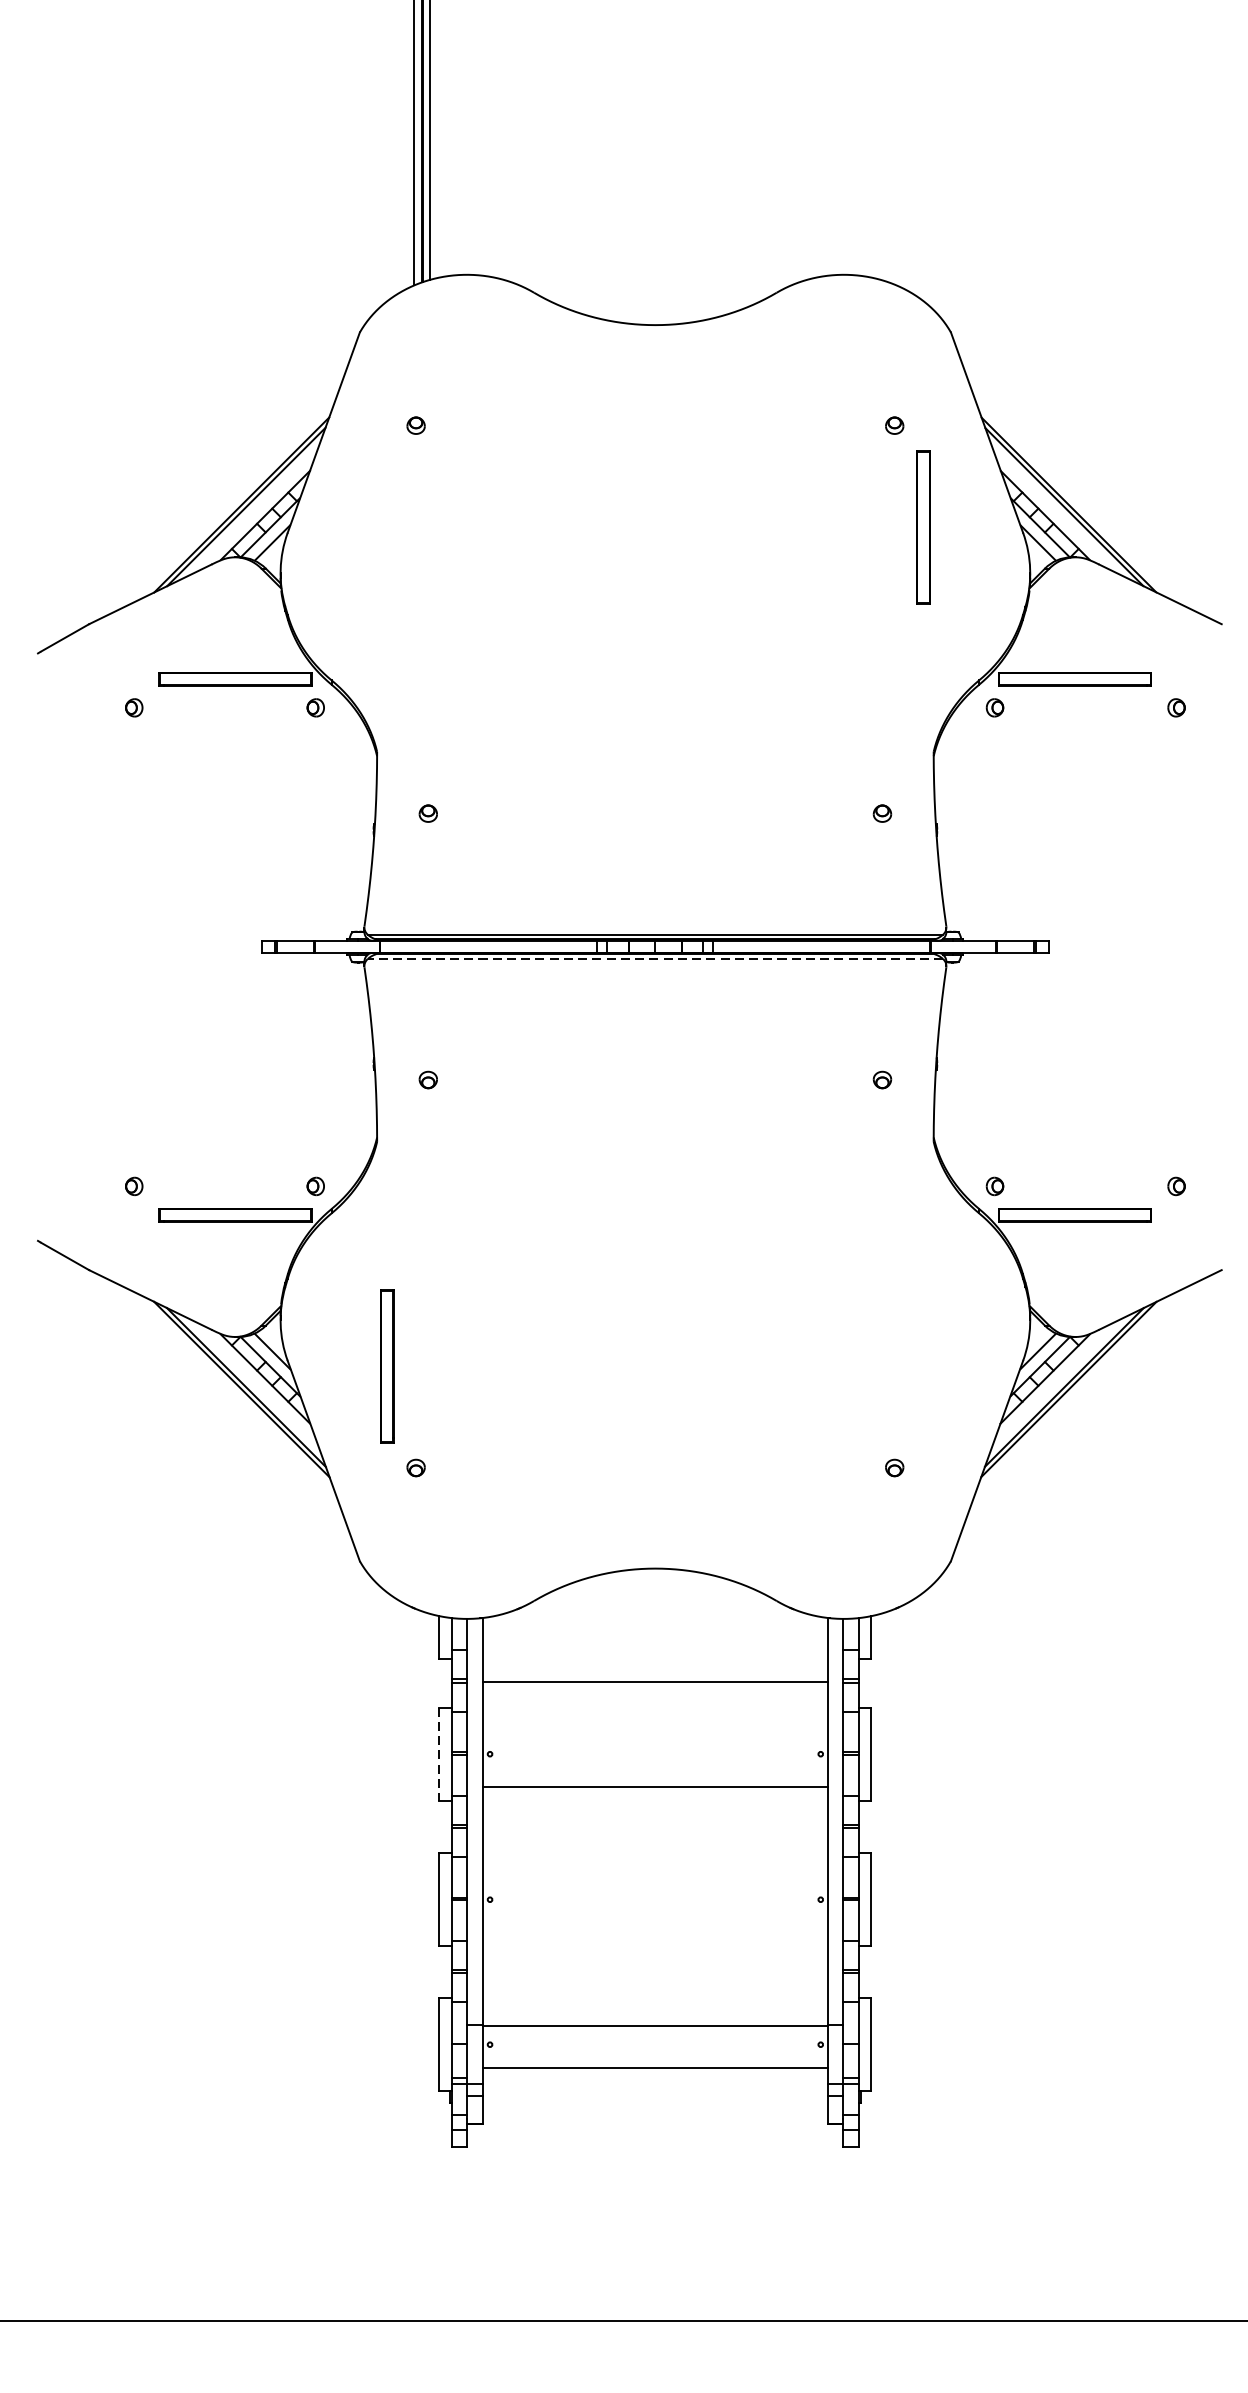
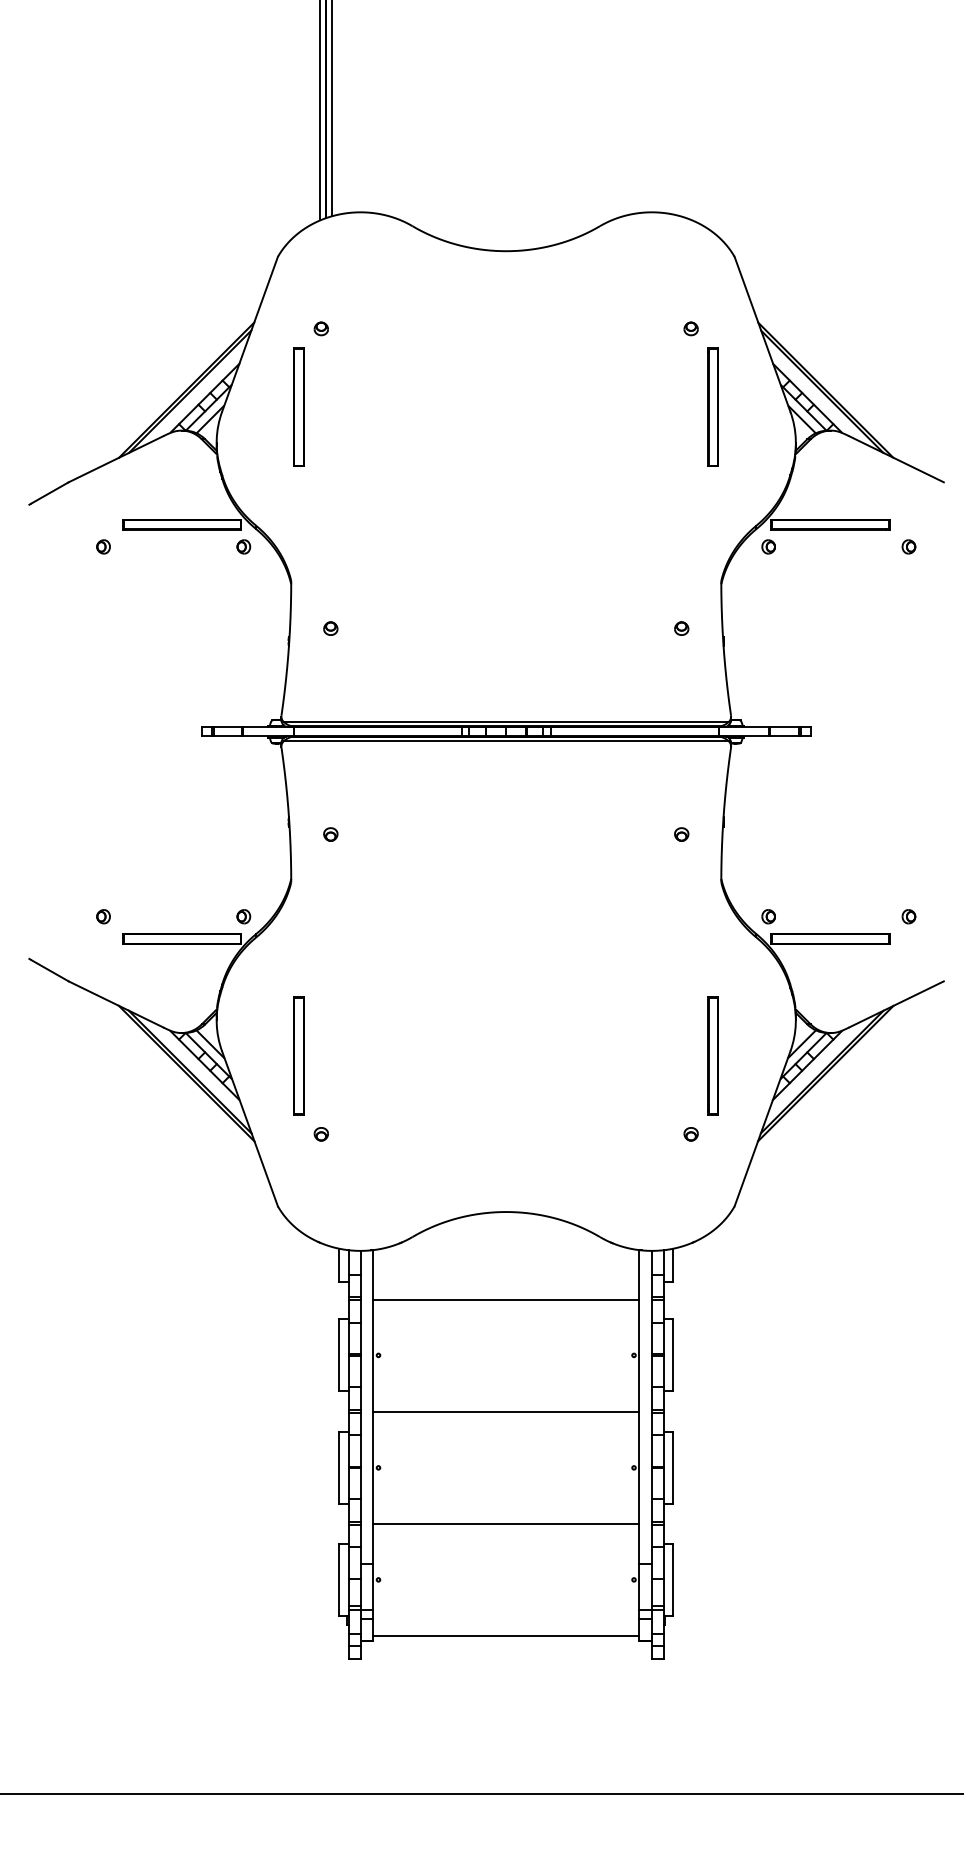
part: (386, 526) -> (298, 406), added
line: (654, 959) -> (505, 741), dashed -> solid
part: (922, 1366) -> (712, 1055), added
line: (439, 1754) -> (339, 1355), dashed -> solid
line: (655, 1786) -> (506, 1411), moved
line: (655, 2026) -> (506, 1524), moved
line: (655, 2068) -> (506, 1636), moved

